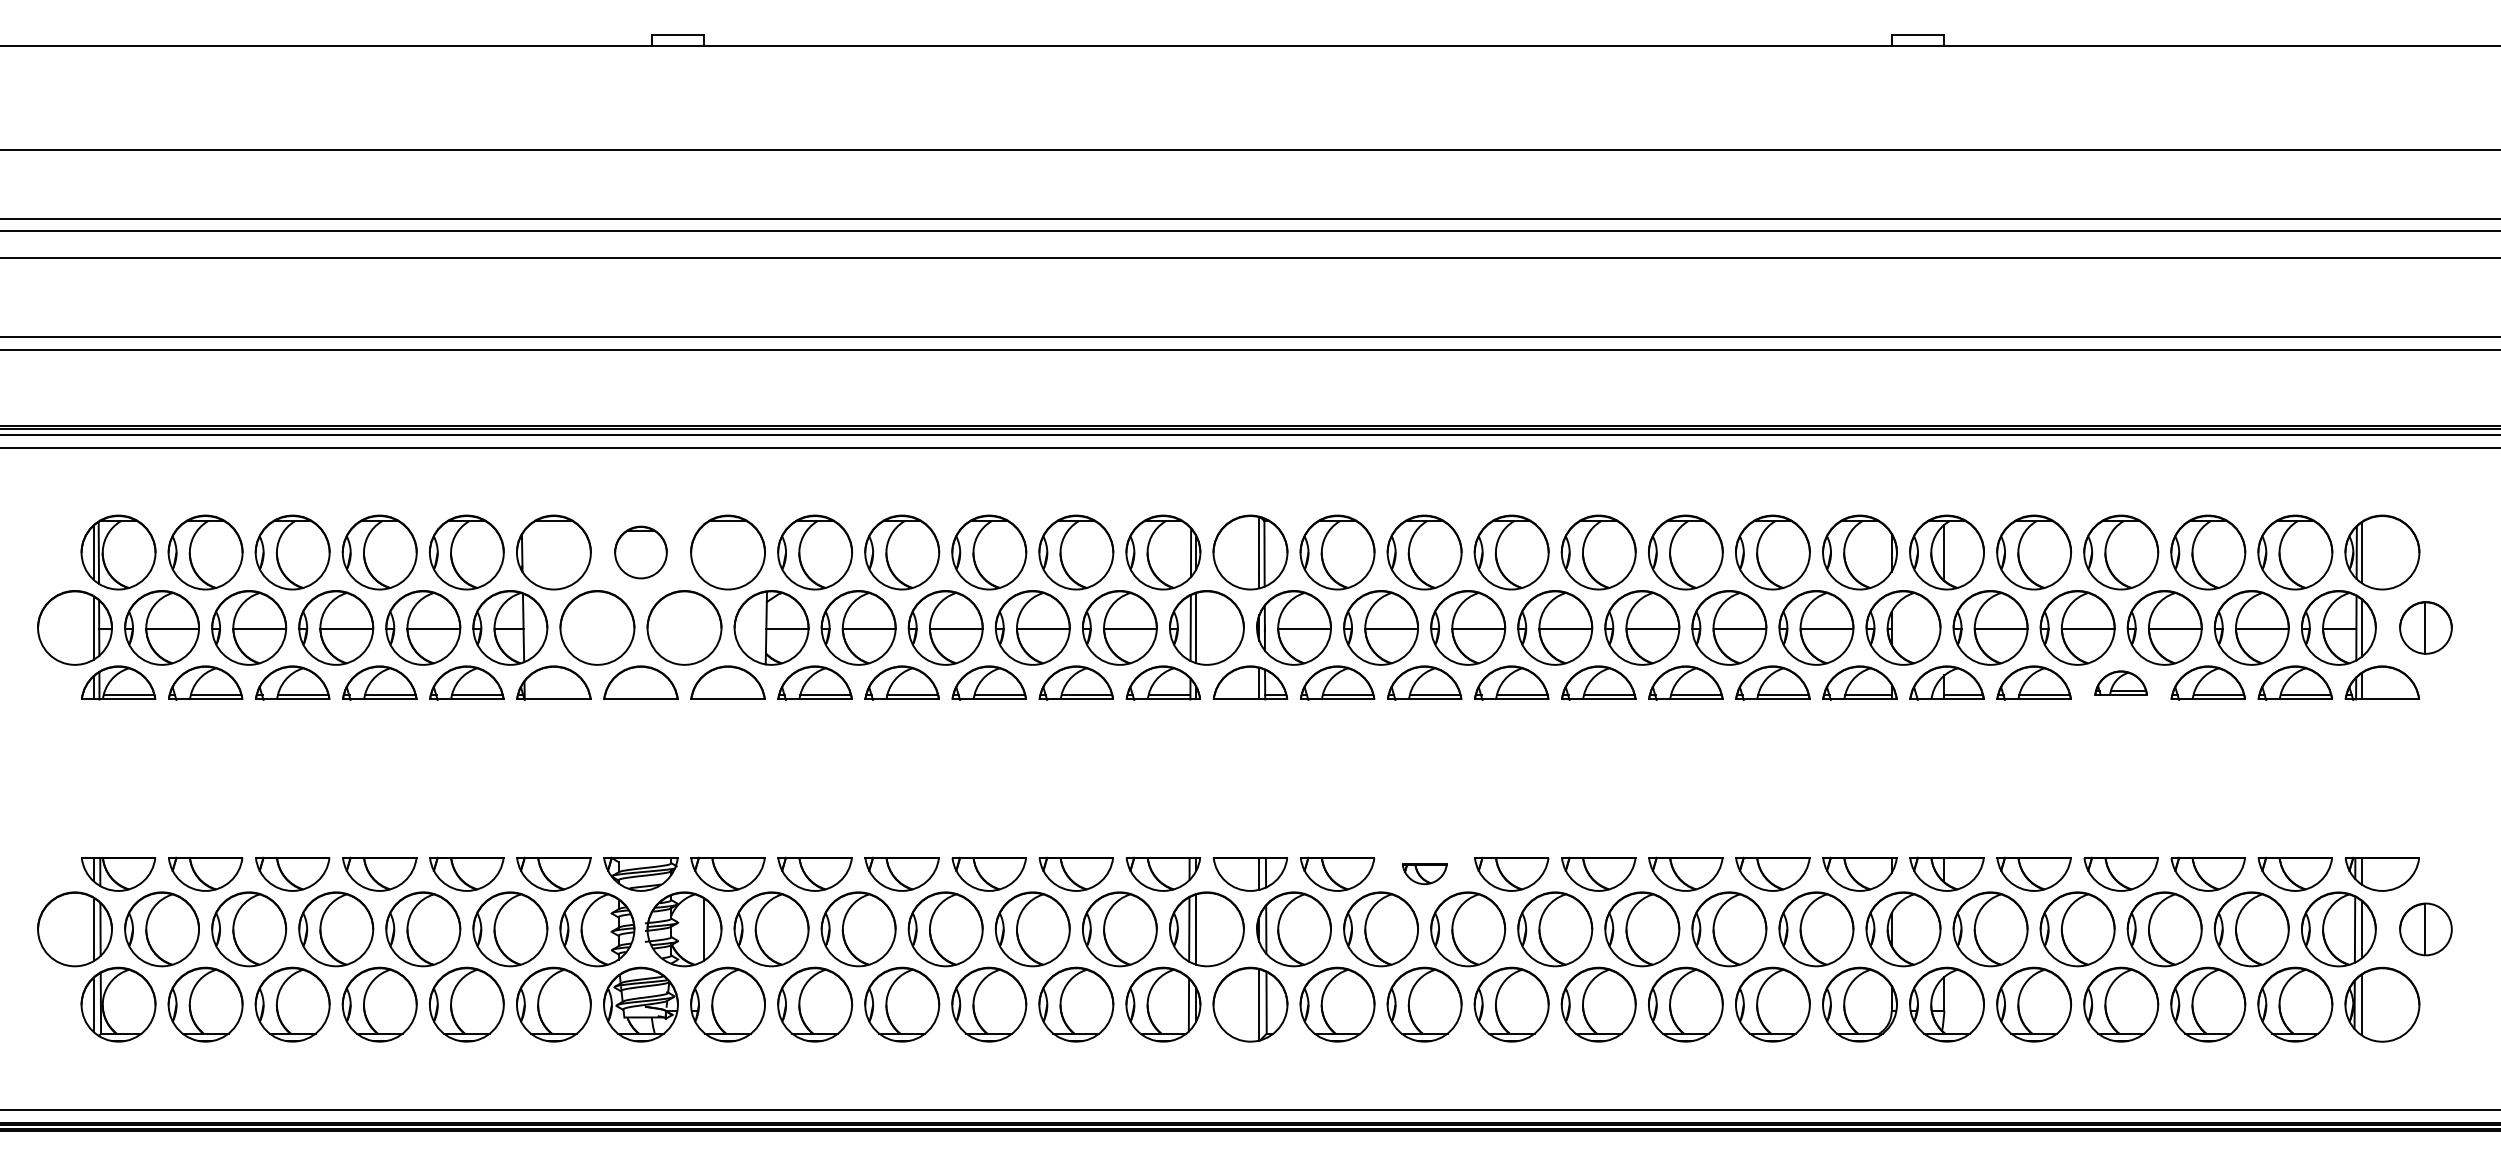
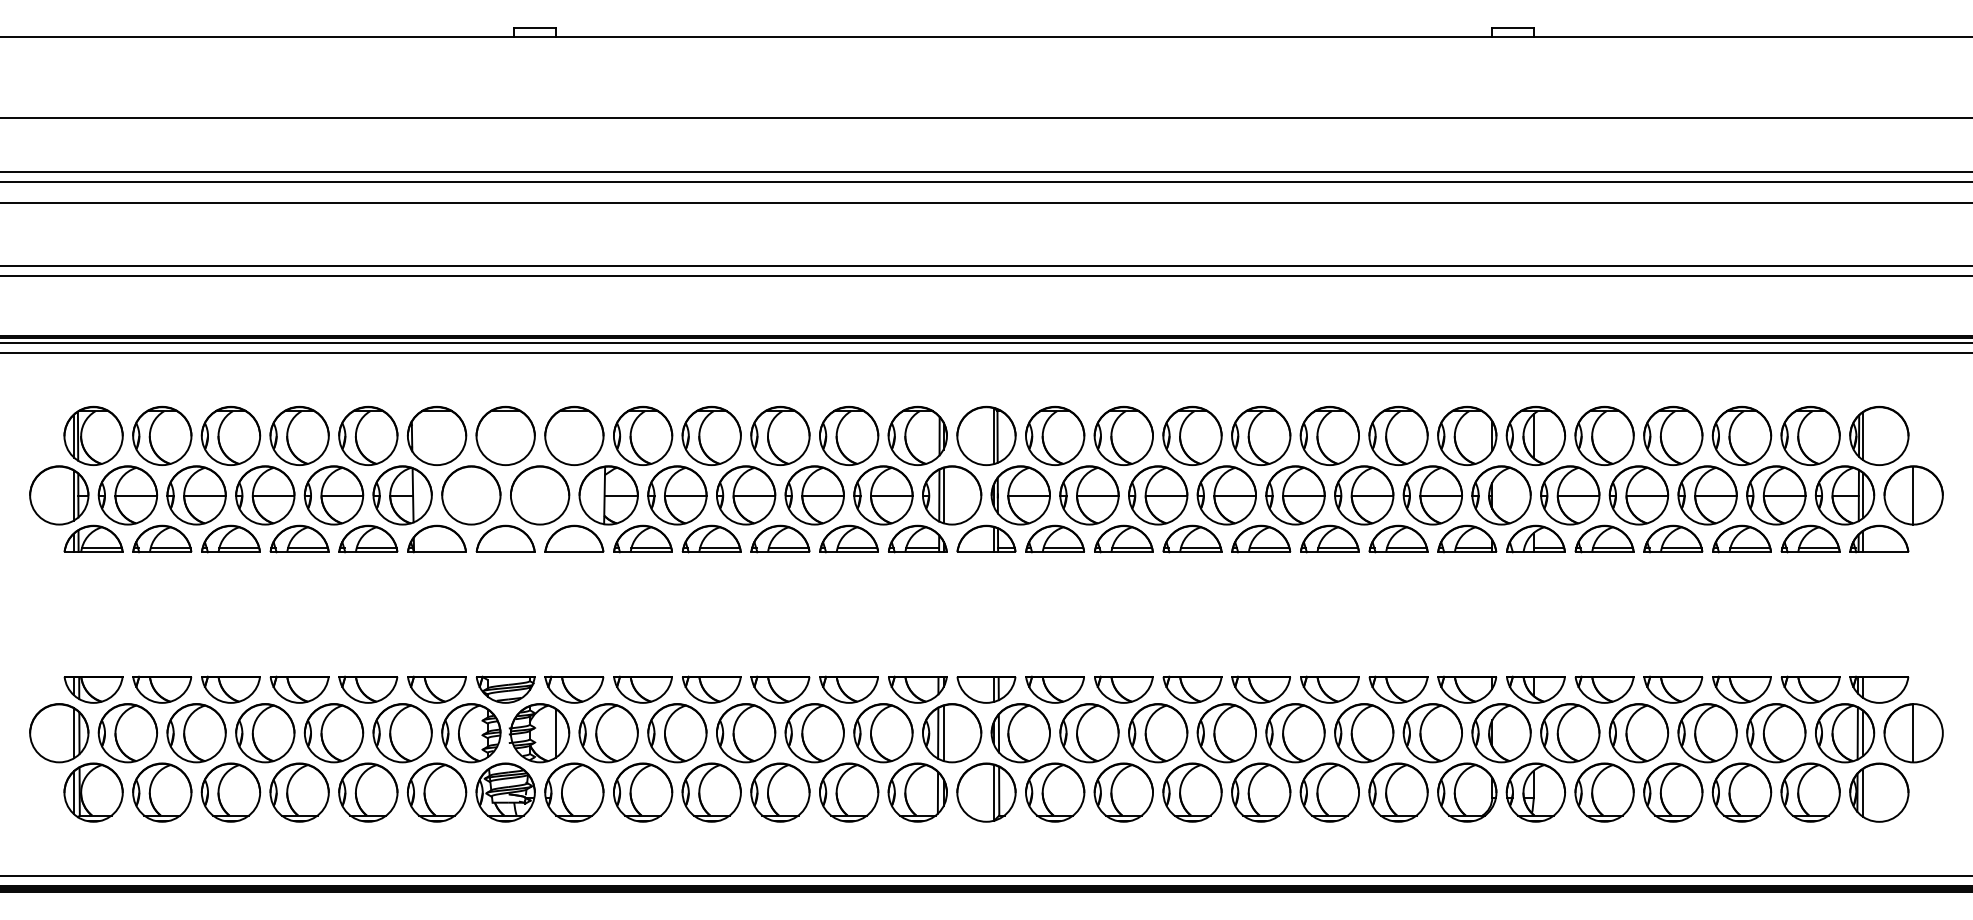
part: (640, 552) -> (505, 435), size x1.43
part: (2425, 627) -> (1913, 495), size x1.43
part: (2120, 682) -> (1672, 538), size x1.43
part: (1424, 873) -> (1123, 689), size x1.67
part: (2425, 929) -> (1913, 733), size x1.43

